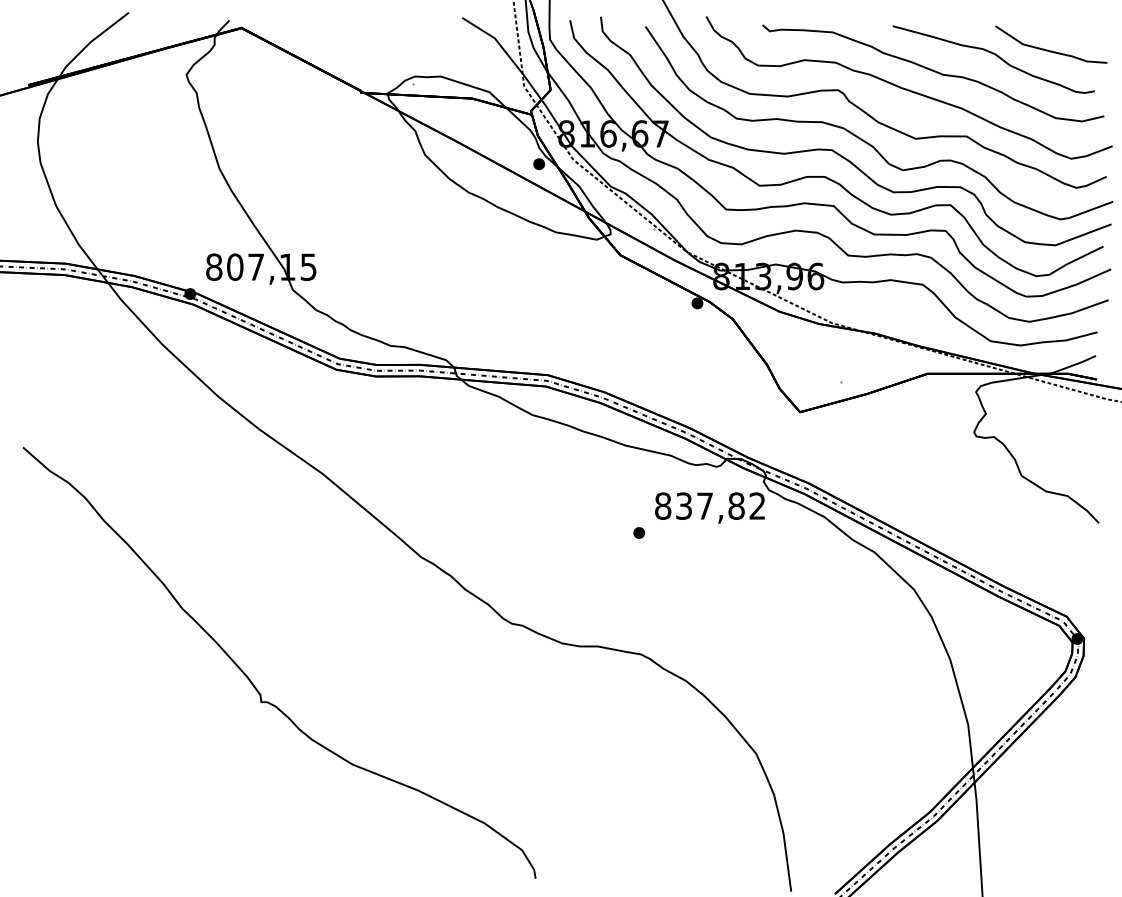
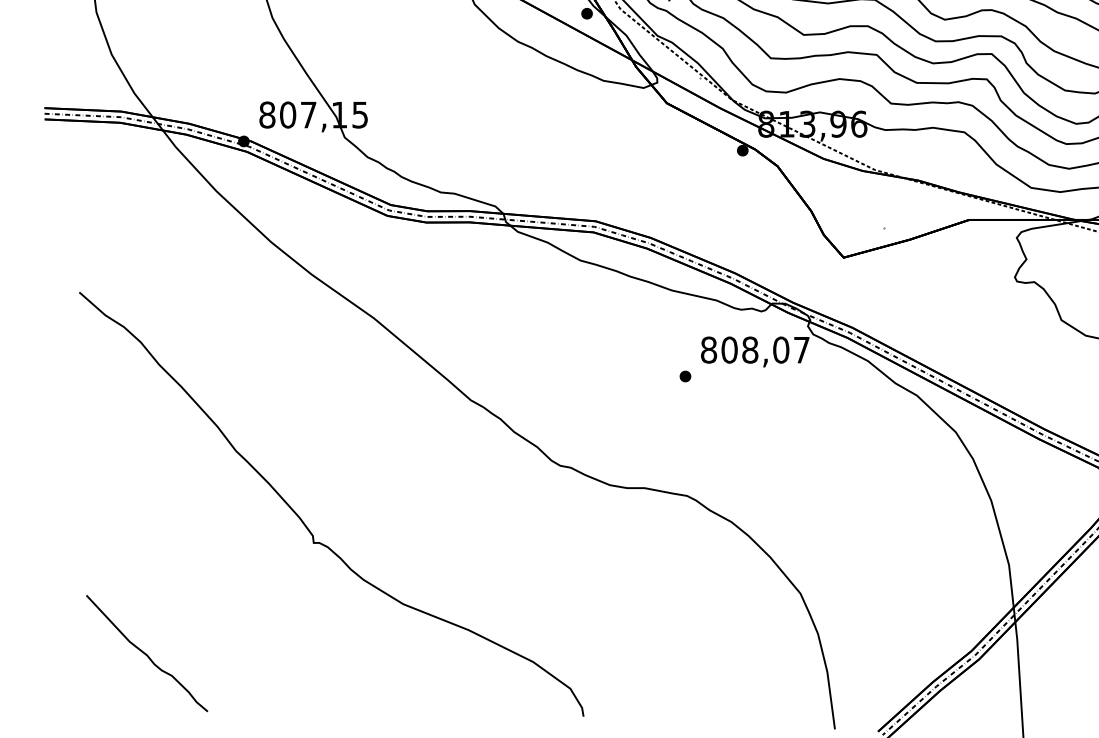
text: (720, 505) -> (765, 349), 837,82 -> 808,07
curve: (91, 814) -> (146, 653), added

